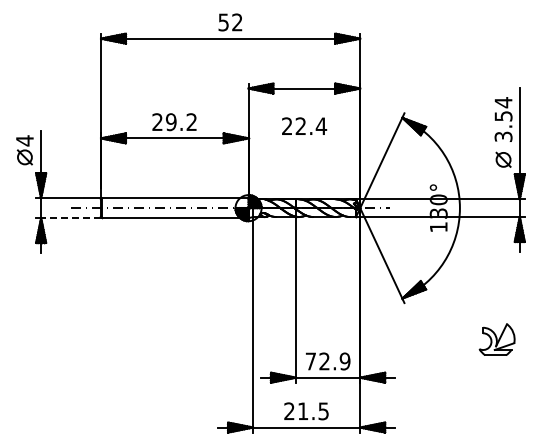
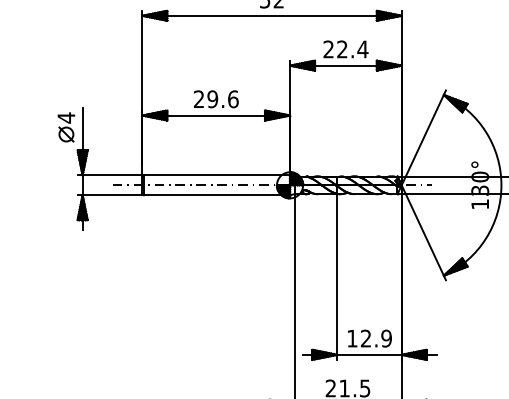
text: (191, 122) -> (232, 99), 29.2 -> 29.6
text: (304, 125) -> (345, 48), moved
line: (71, 218) -> (112, 195), dashed -> solid
text: (310, 361) -> (351, 338), 72.9 -> 12.9

